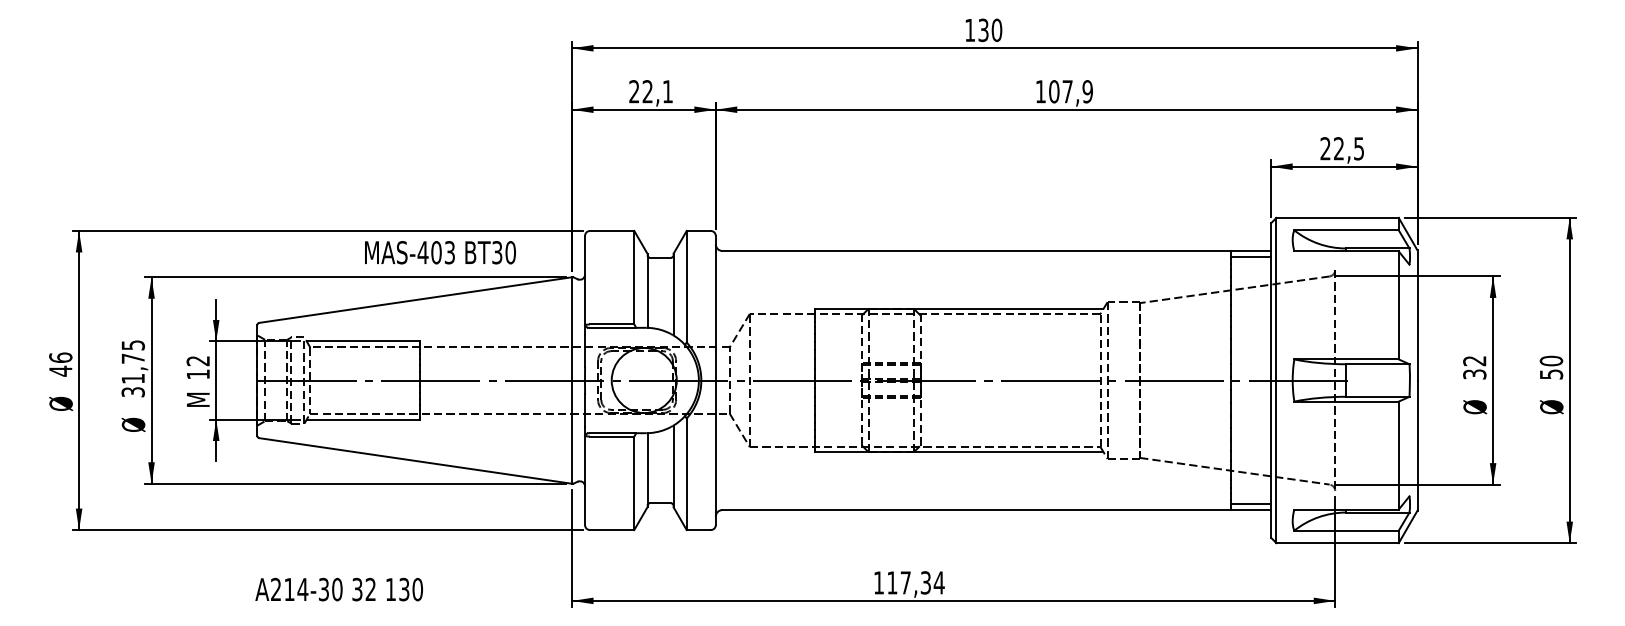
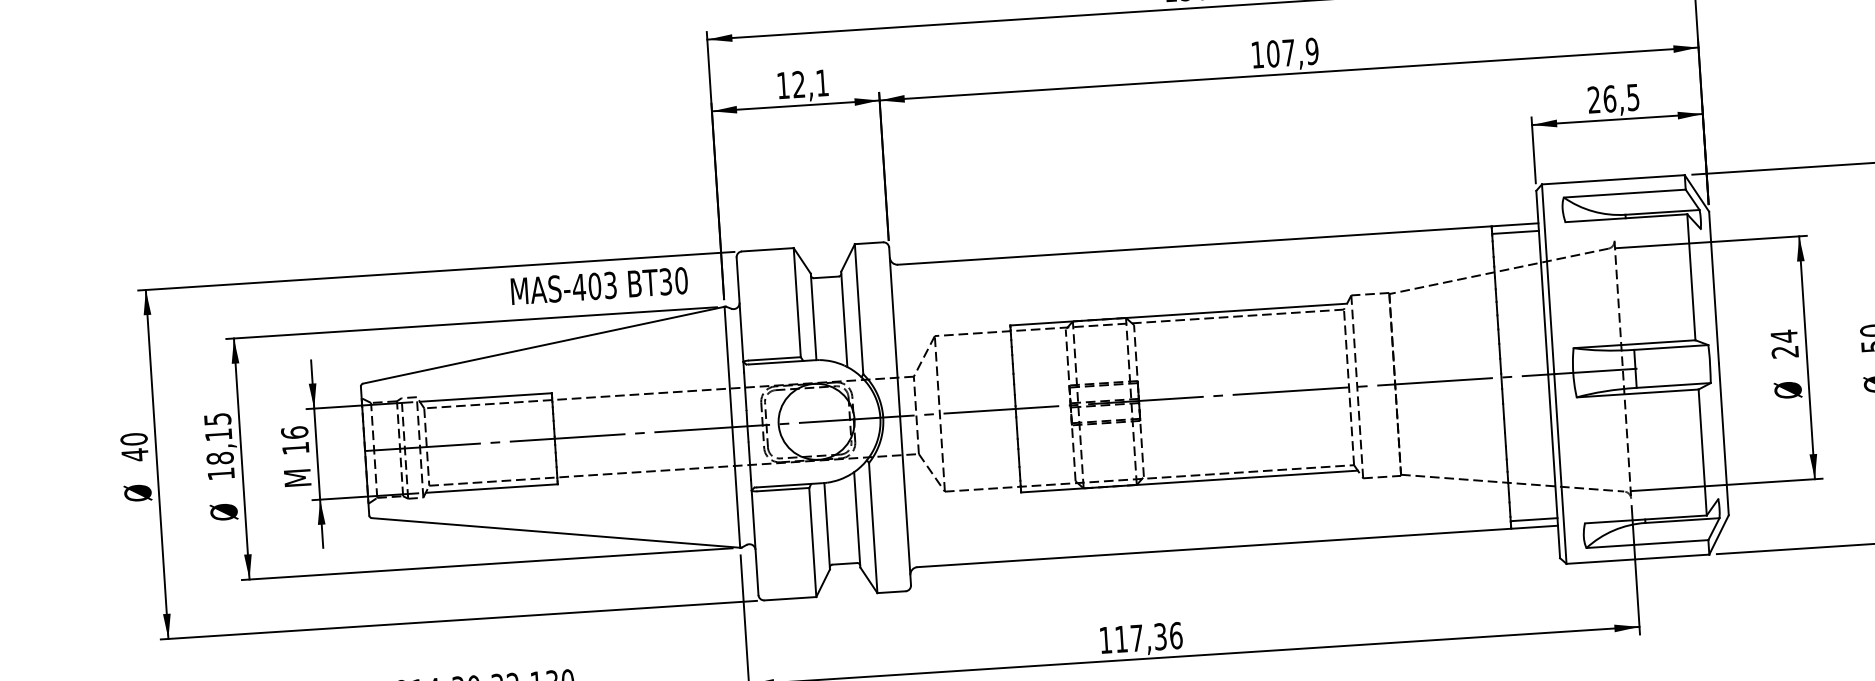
text: (634, 91) -> (783, 85), 22,1 -> 12,1
text: (1338, 148) -> (1609, 98), 22,5 -> 26,5
text: (440, 252) -> (599, 285), moved
text: (60, 357) -> (133, 439), 46 -> 40
text: (197, 360) -> (293, 432), 12 -> 16
text: (1474, 367) -> (1784, 343), 32 -> 24
text: (132, 375) -> (219, 454), 31,75 -> 18,15
text: (938, 582) -> (1175, 635), 117,34 -> 117,36

